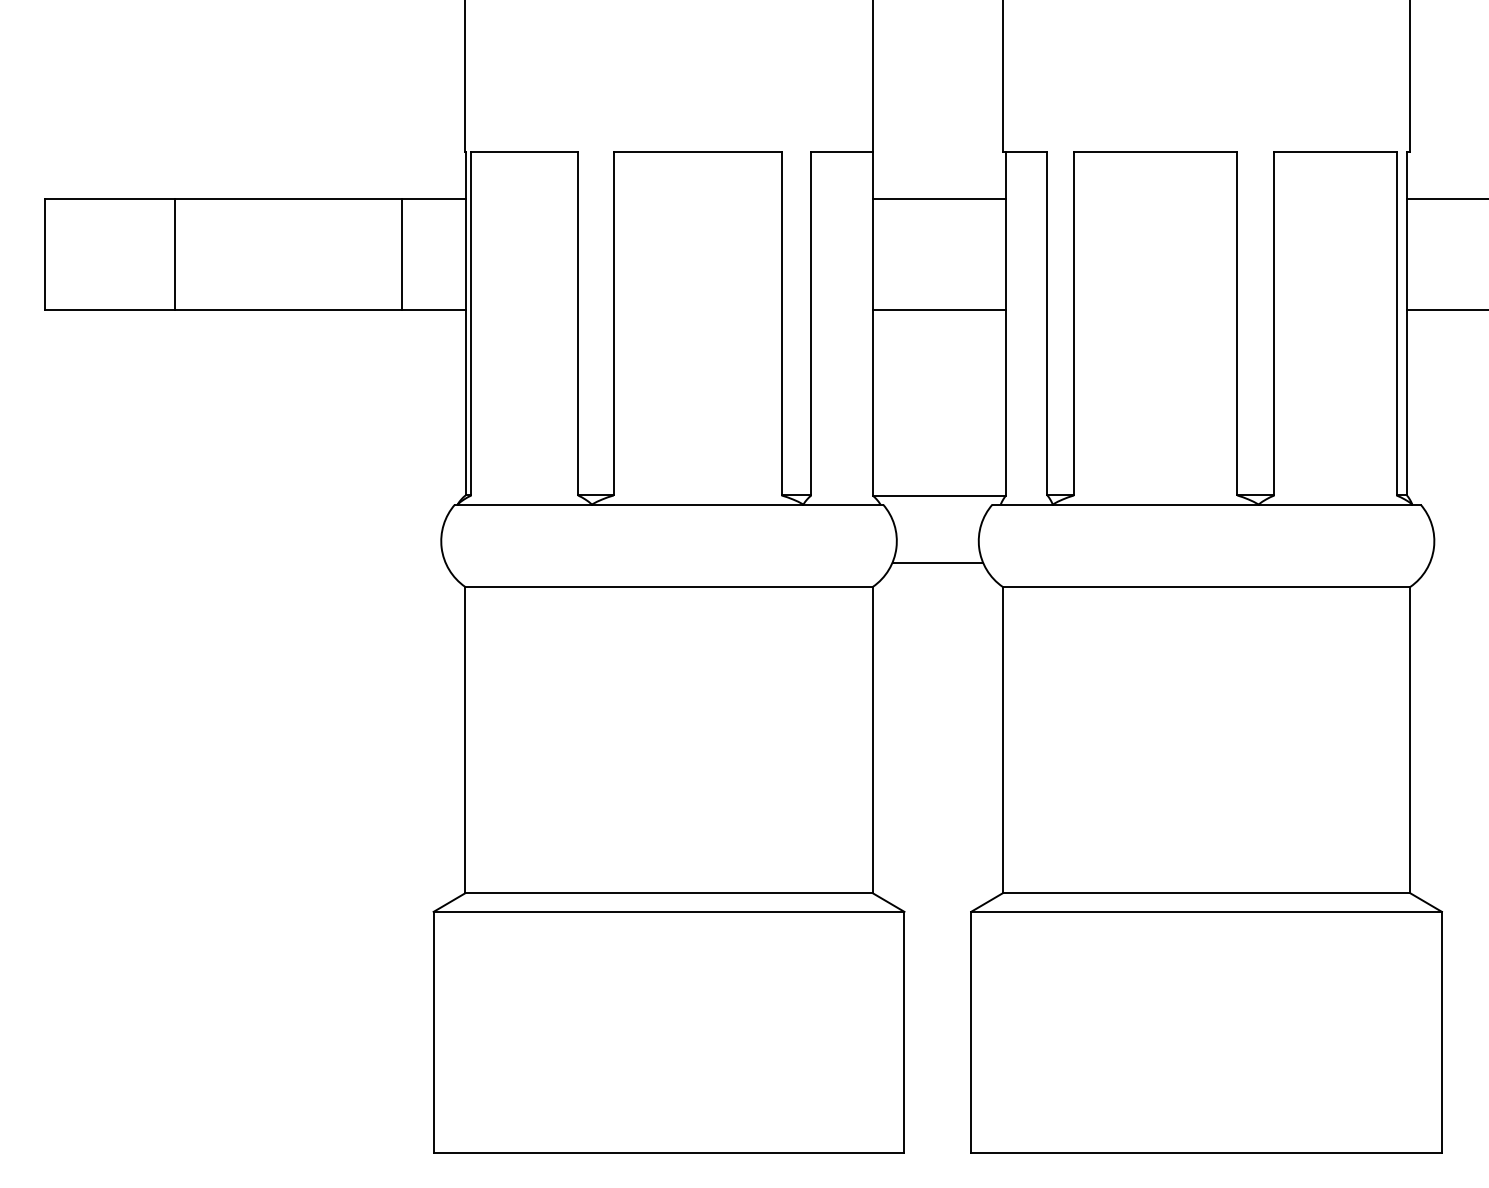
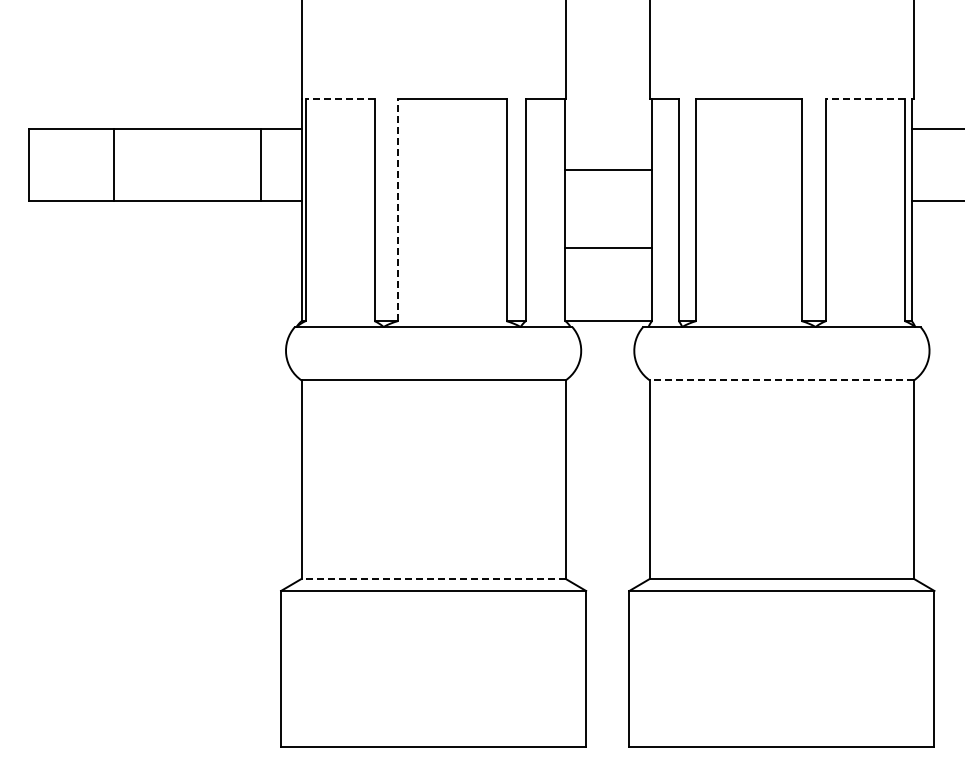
line: (525, 151) -> (340, 98), solid -> dashed
line: (1335, 151) -> (865, 98), solid -> dashed
line: (938, 199) -> (608, 170), moved
line: (938, 310) -> (608, 248), moved
line: (613, 323) -> (397, 209), solid -> dashed
line: (937, 562) -> (607, 364), removed
line: (1205, 587) -> (781, 380), solid -> dashed
line: (668, 892) -> (433, 578), solid -> dashed

